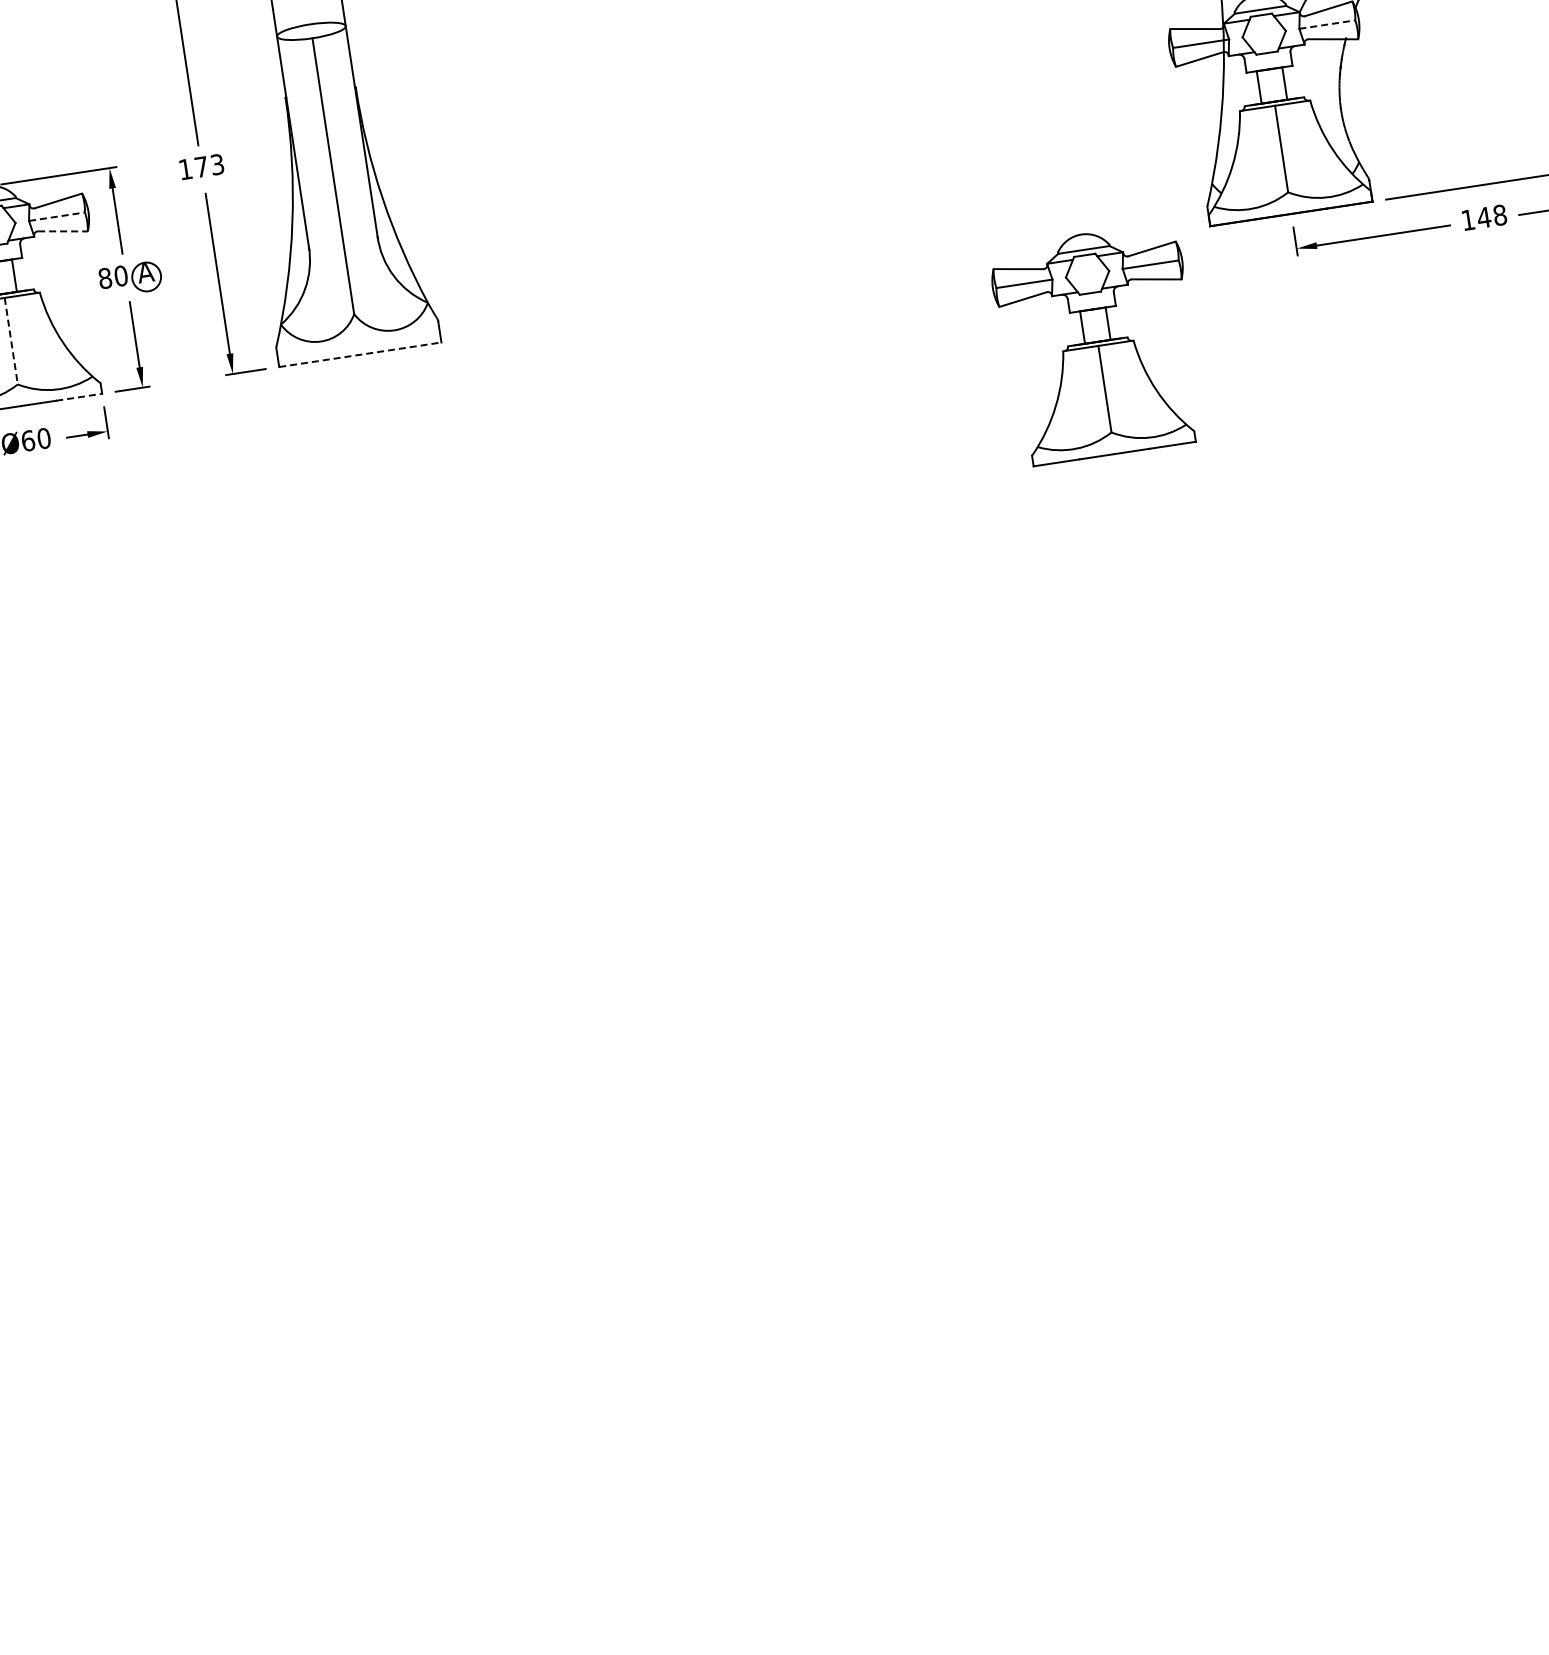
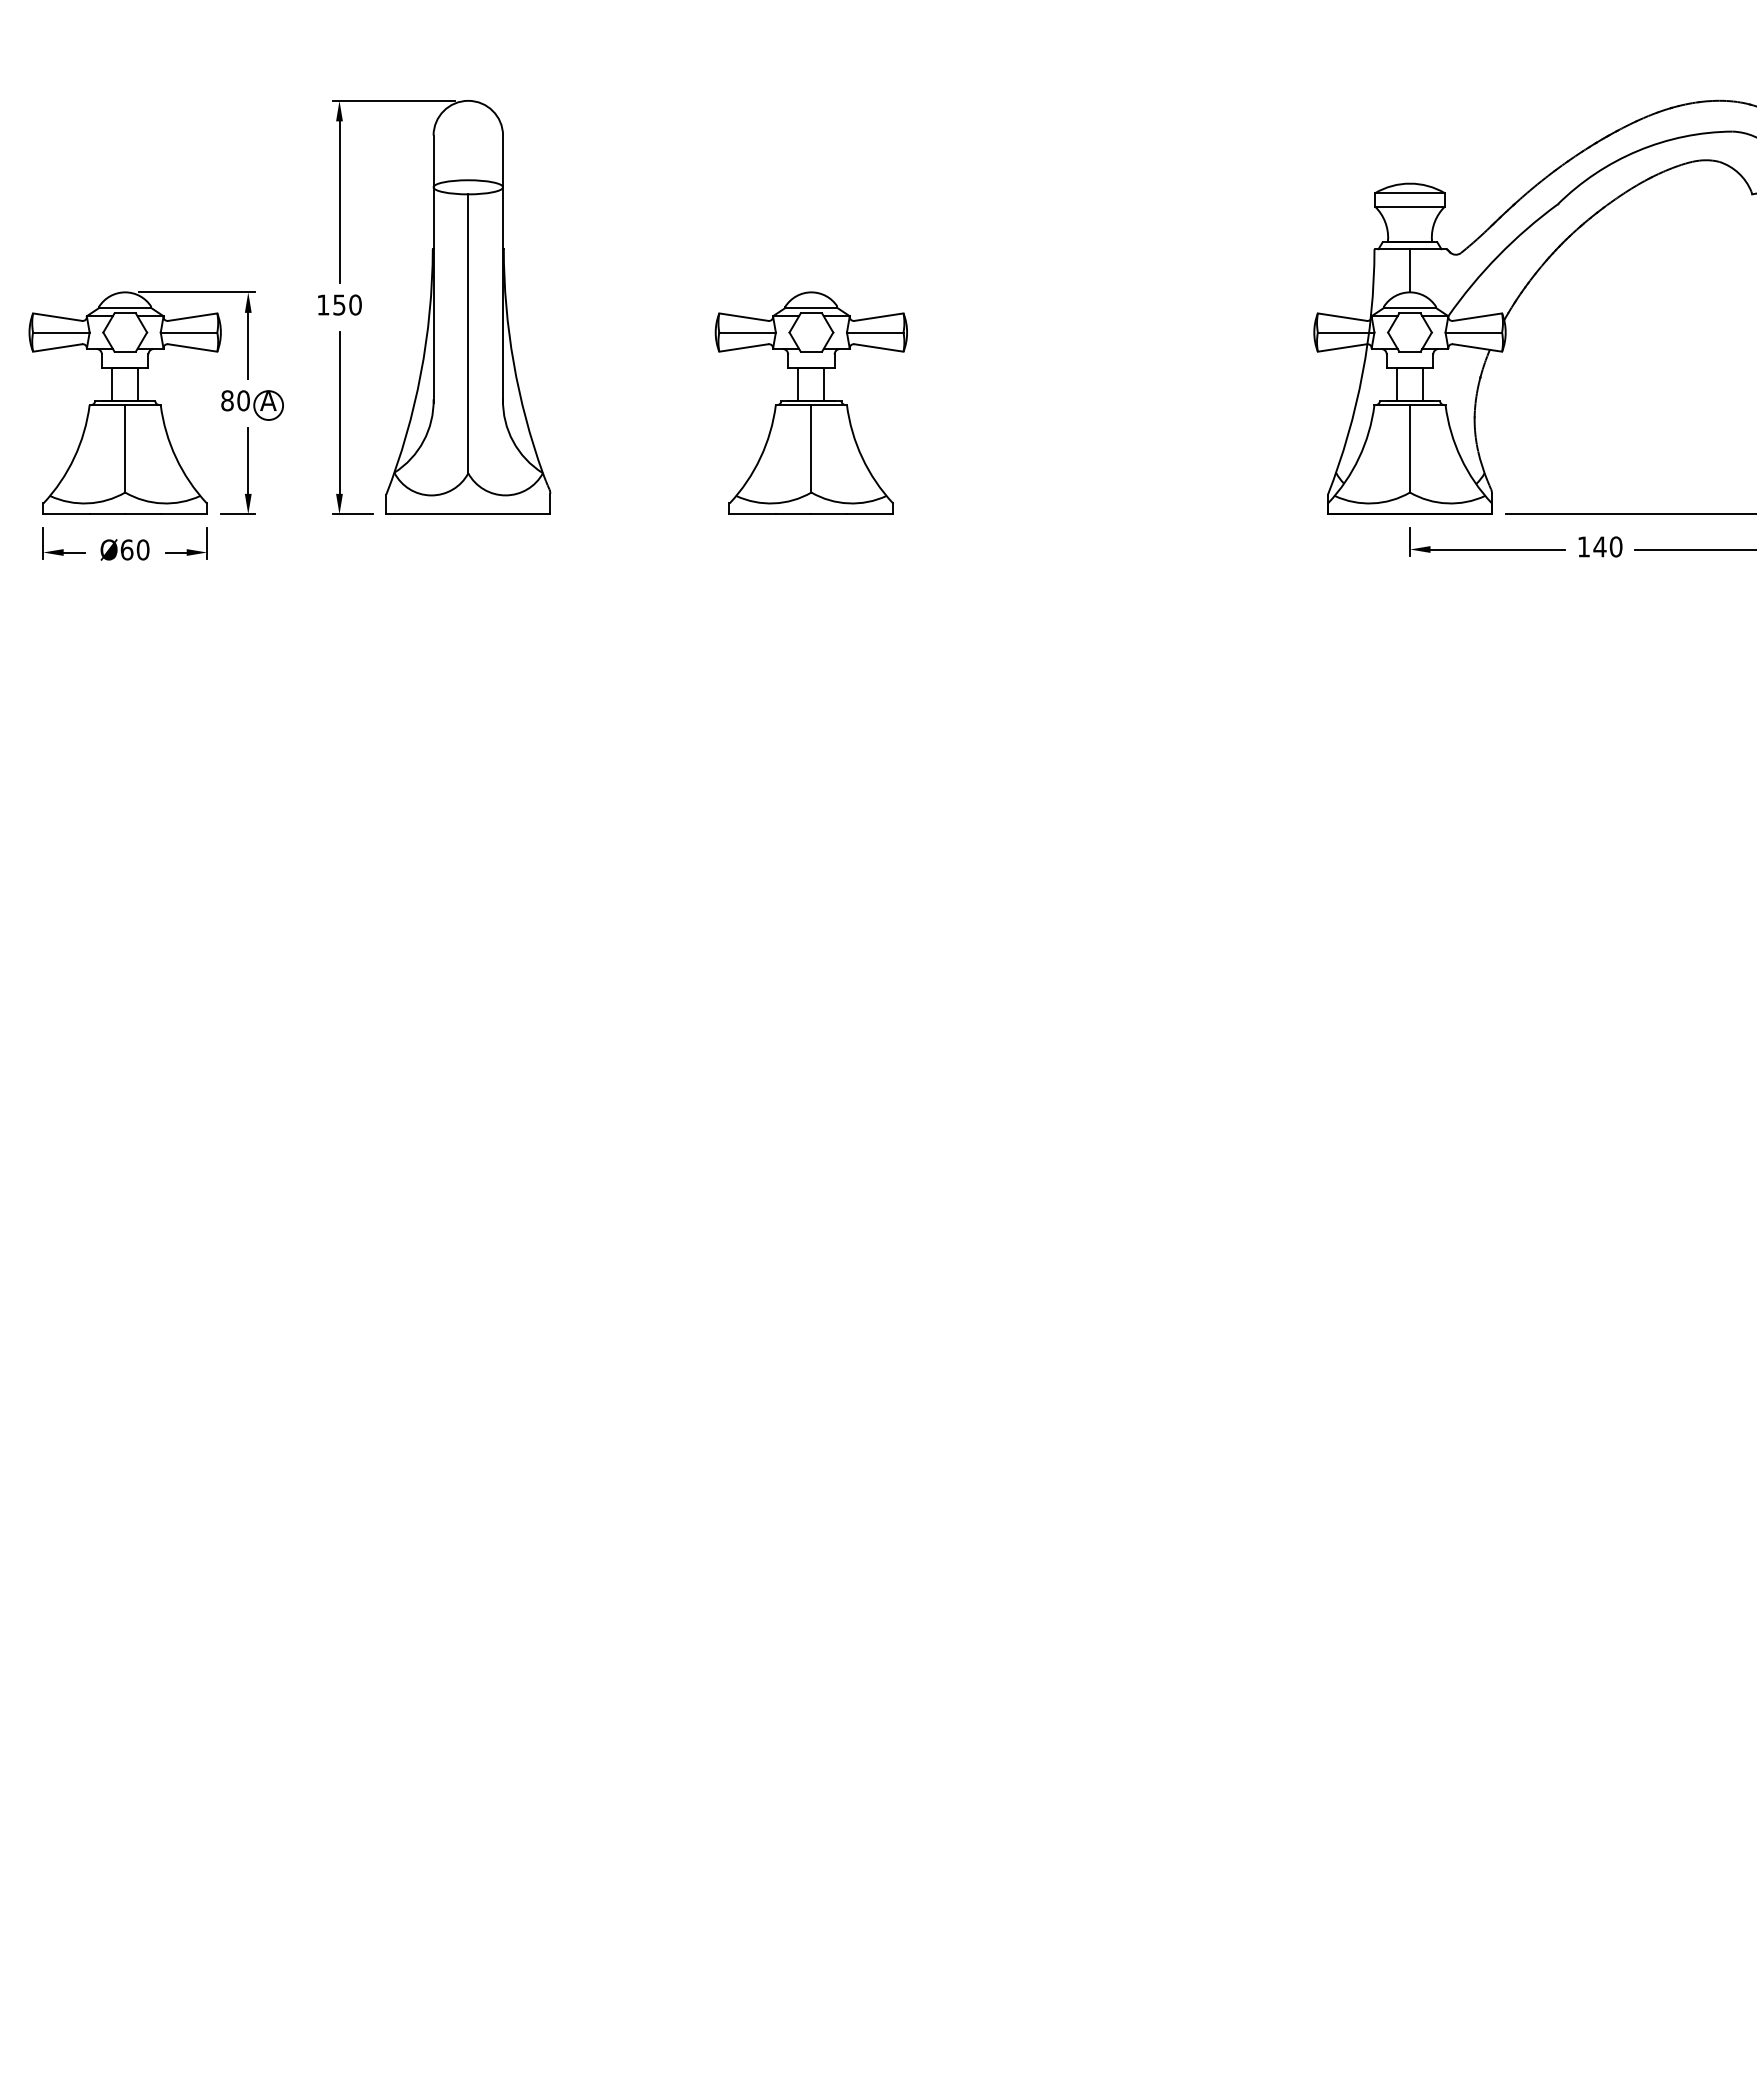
line: (1327, 24) -> (1474, 332), dashed -> solid
text: (209, 165) -> (347, 304), 173 -> 150
text: (1499, 214) -> (1615, 546), 148 -> 140
line: (57, 216) -> (189, 332), dashed -> solid
line: (62, 230) -> (192, 347), dashed -> solid
line: (11, 340) -> (125, 448), dashed -> solid
part: (1097, 343) -> (810, 402), moved
line: (360, 354) -> (468, 514), dashed -> solid
line: (79, 397) -> (184, 514), dashed -> solid

